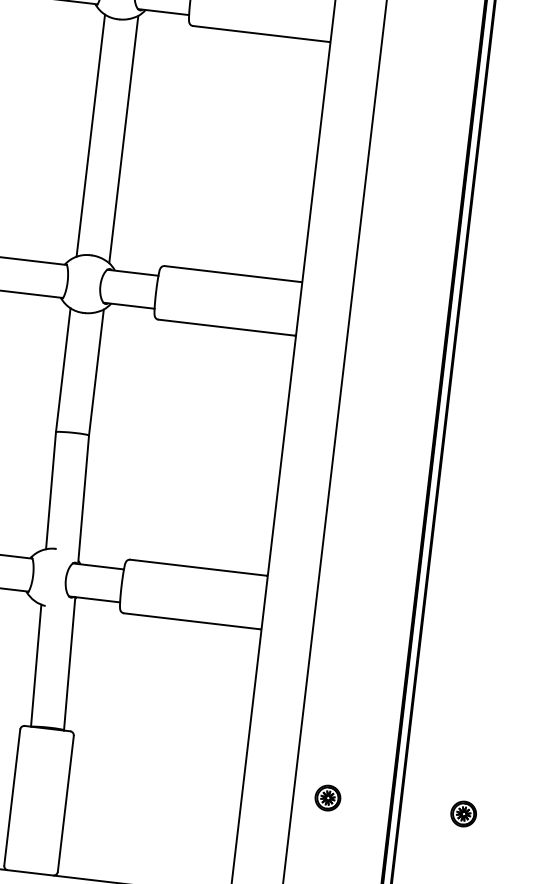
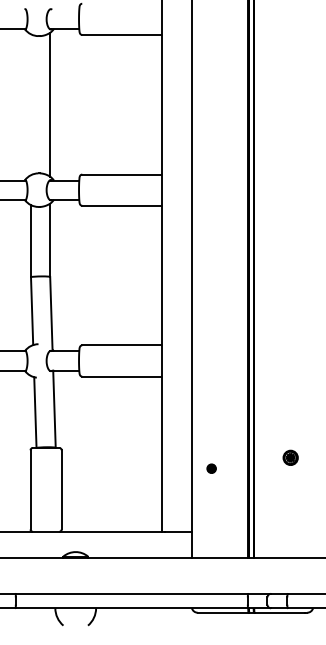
line: (91, 135) -> (31, 104), removed
part: (327, 797) -> (211, 468), size x0.6
part: (463, 813) -> (290, 457), moved

